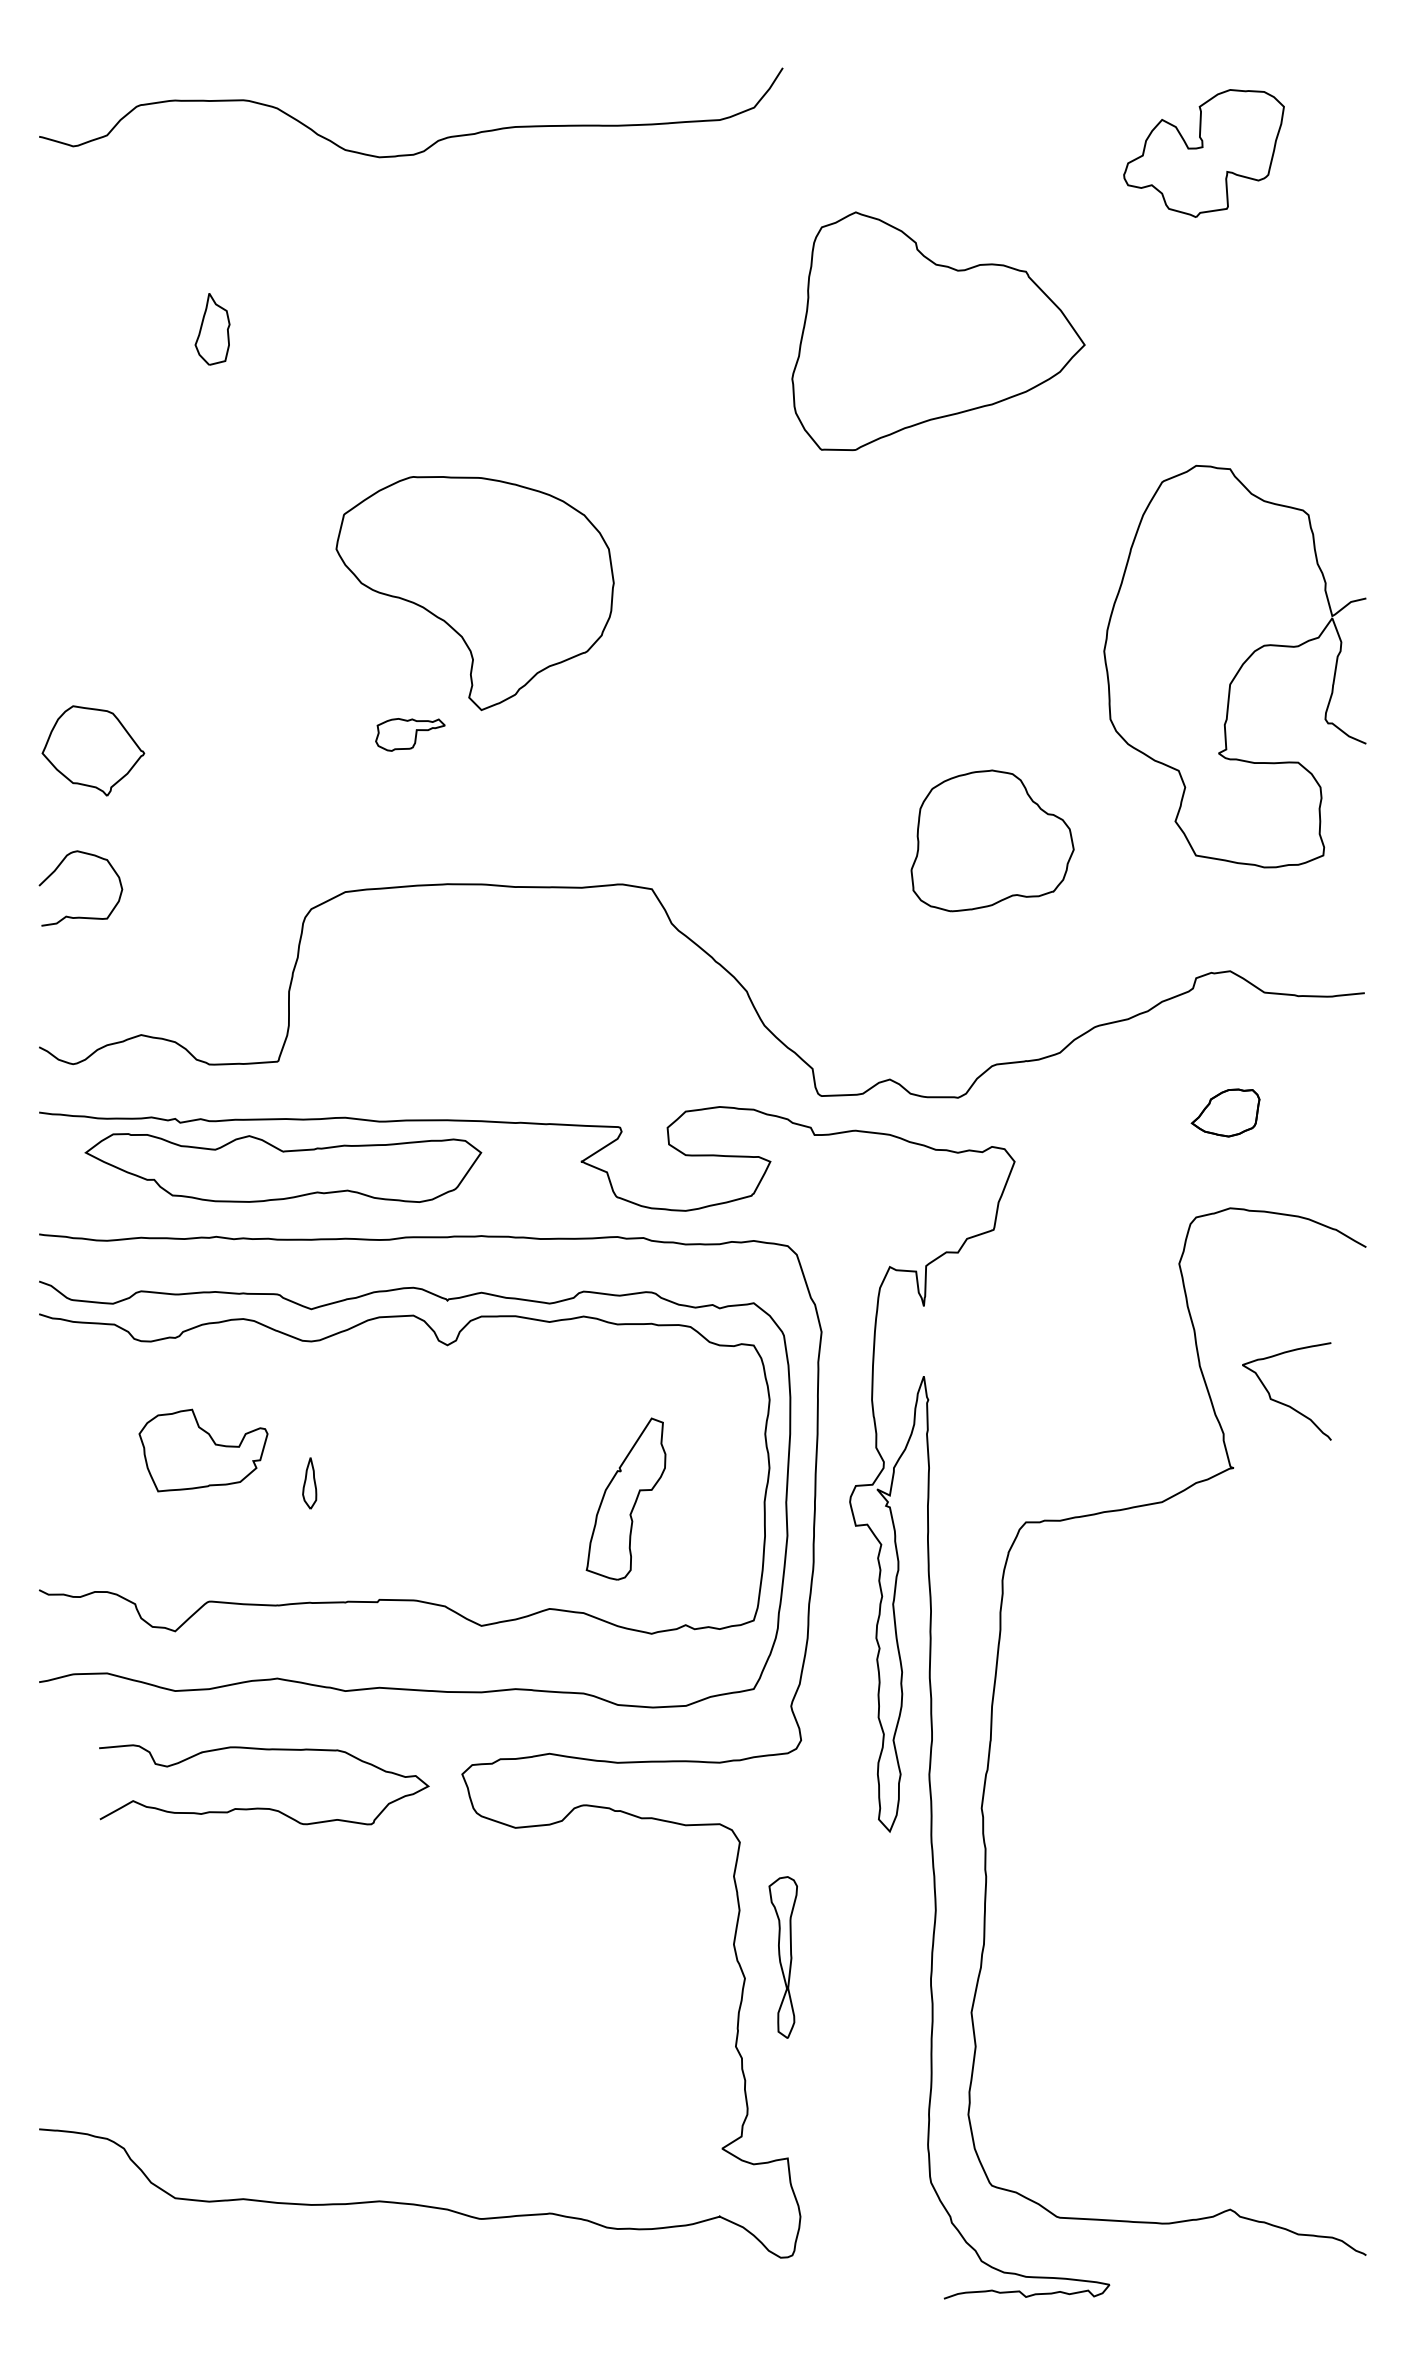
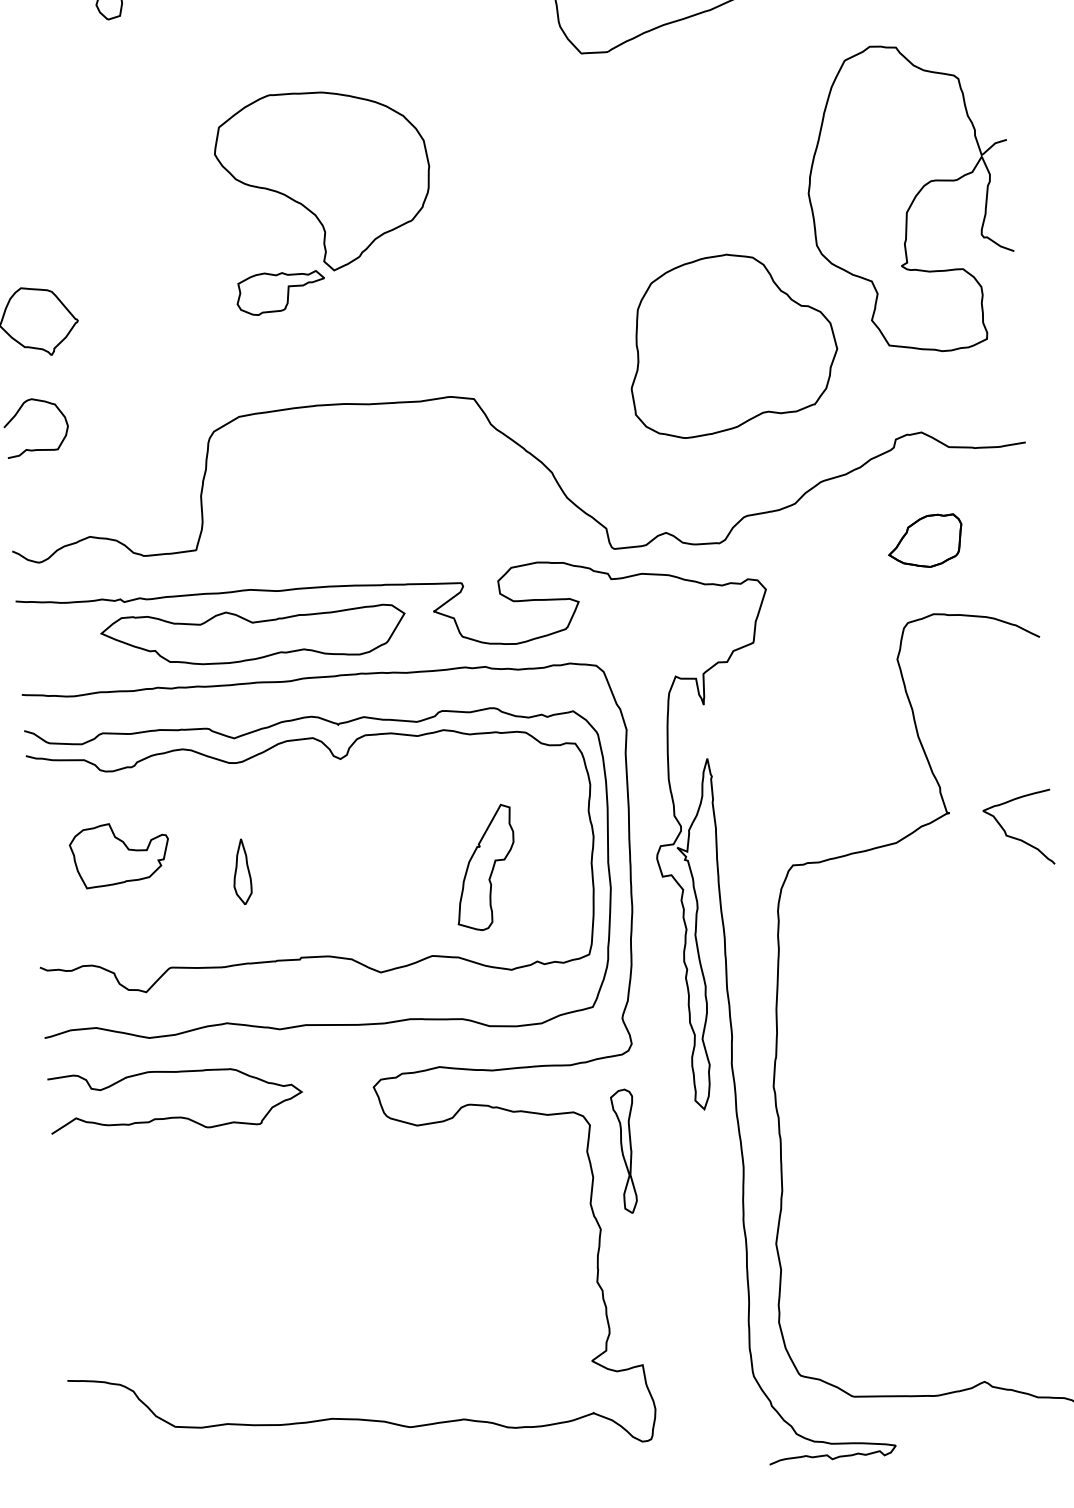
part: (410, 734) -> (281, 292), size x1.67
part: (992, 840) -> (732, 344), size x1.67
part: (1225, 1112) -> (925, 541), size x1.43
part: (283, 1167) -> (253, 634), moved
curve: (1282, 1402) -> (1015, 837), moved
part: (203, 1450) -> (119, 854), moved
part: (309, 1483) -> (241, 872), size x1.67
curve: (264, 1807) -> (177, 1116), moved
part: (782, 1957) -> (624, 1151), moved

